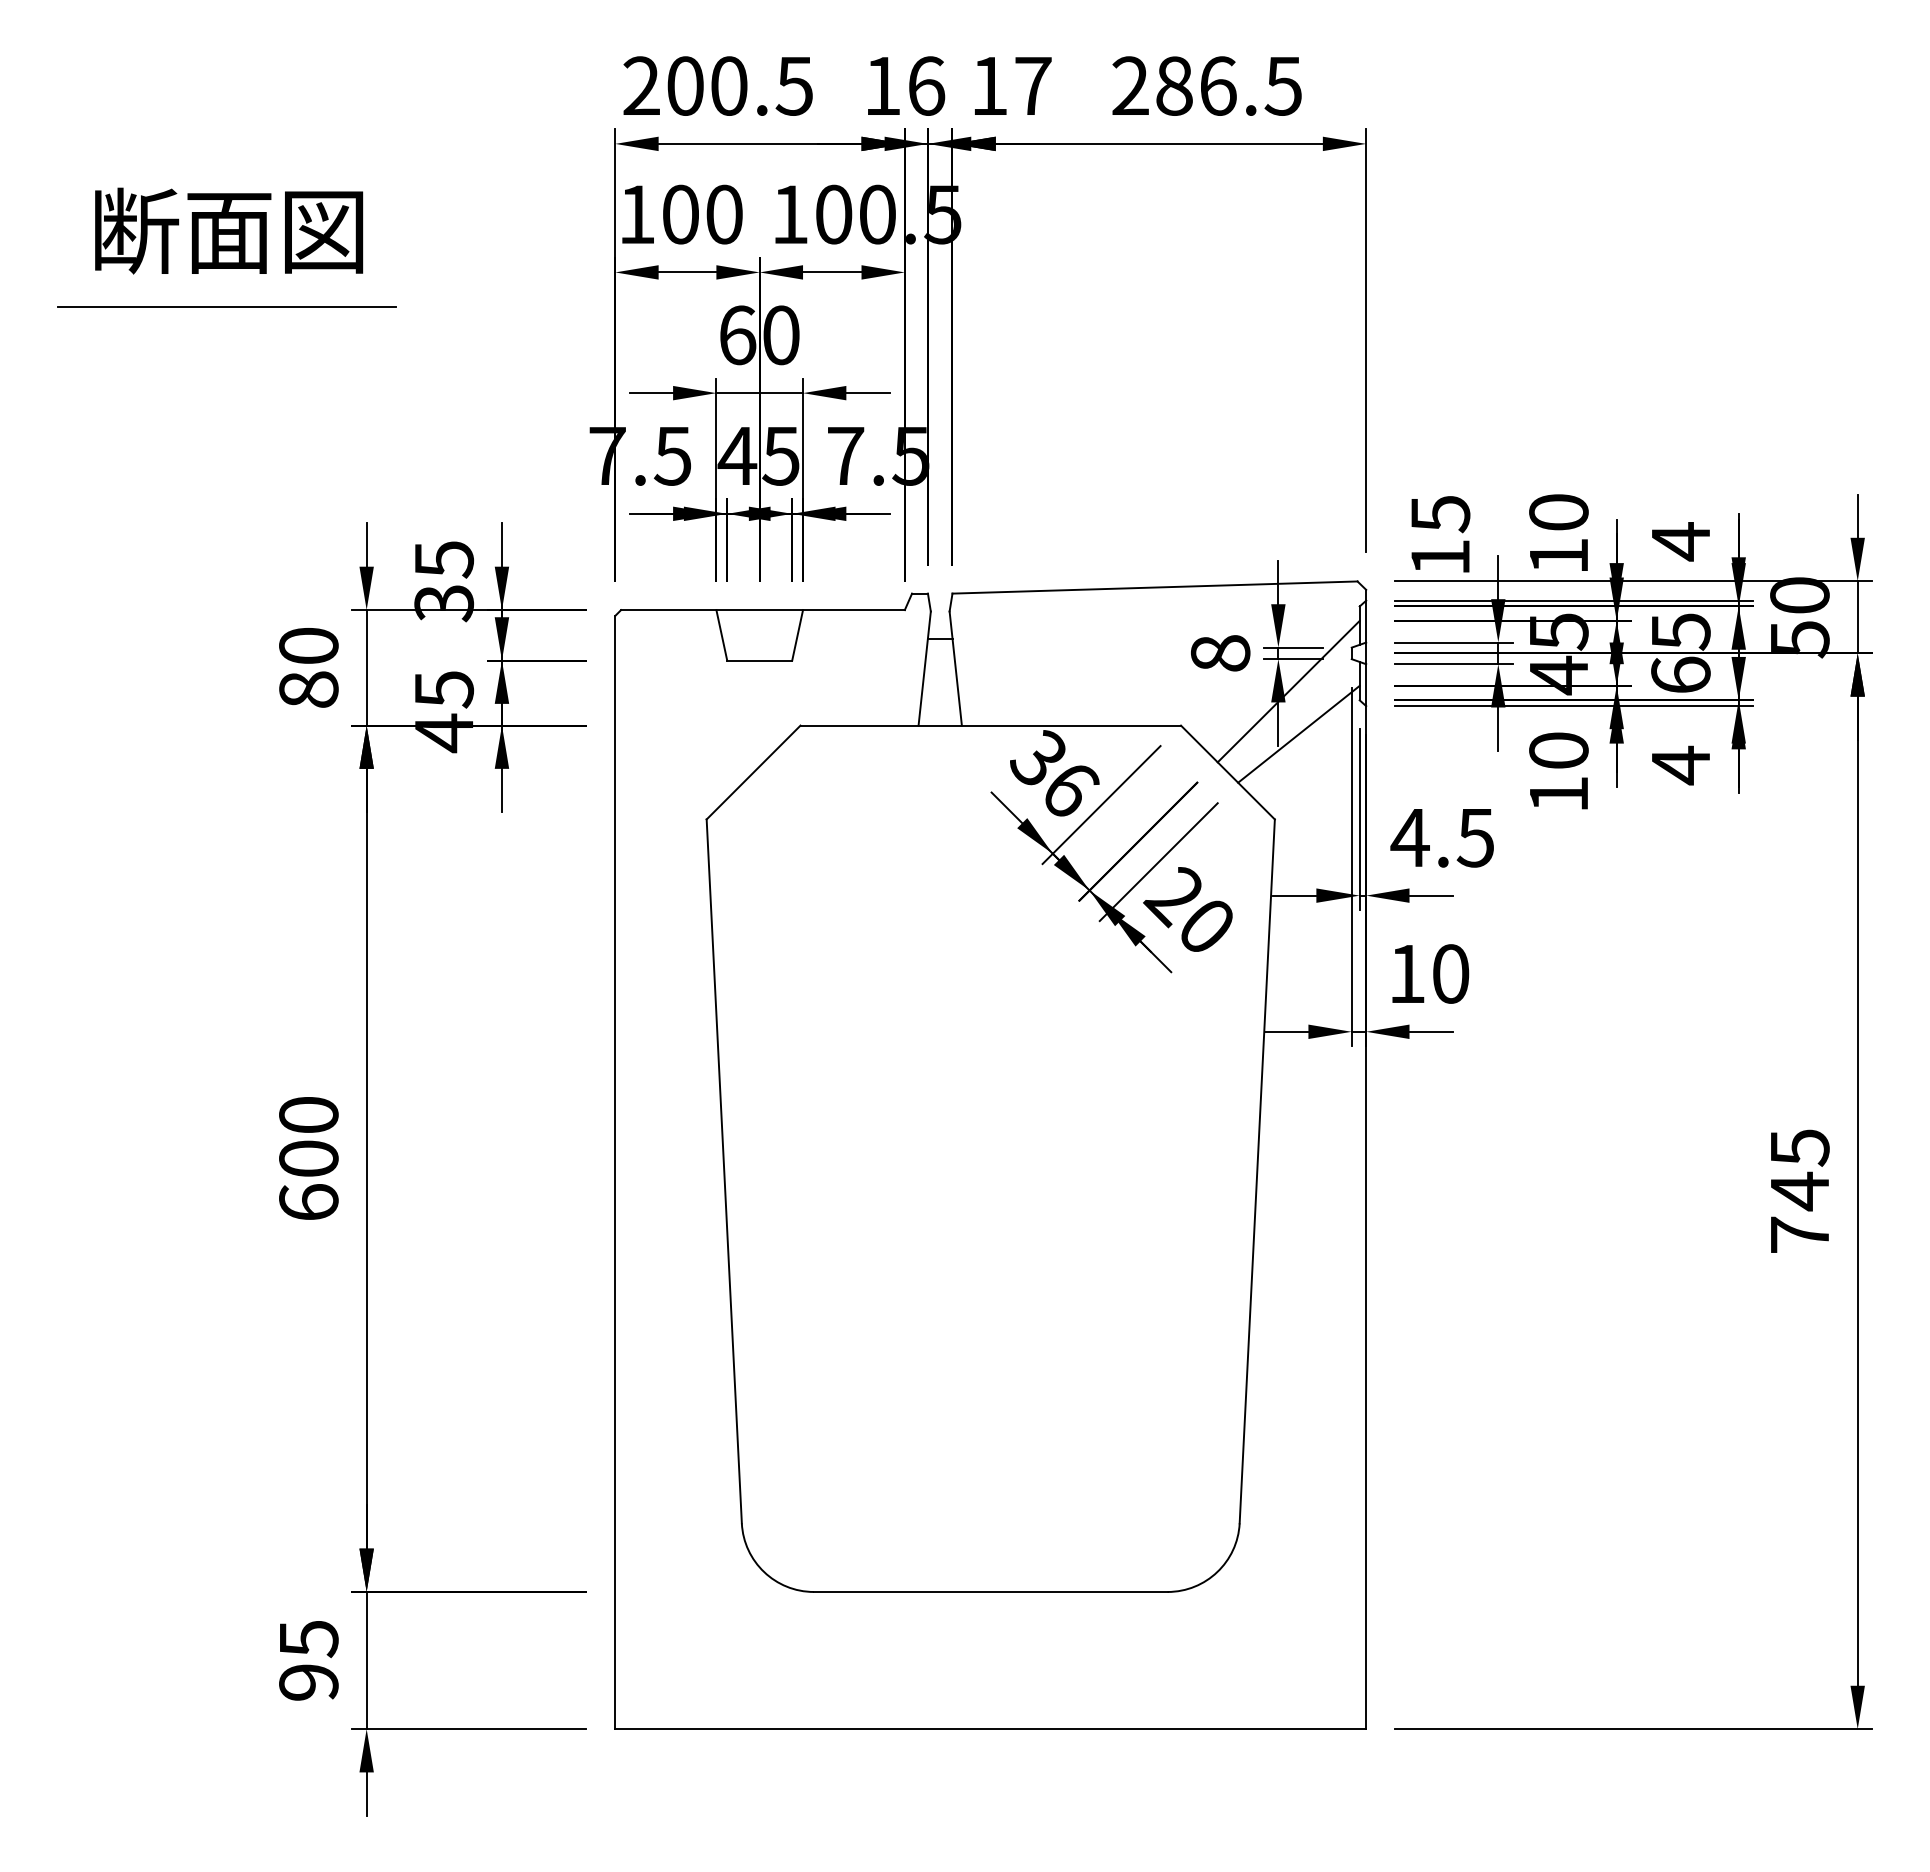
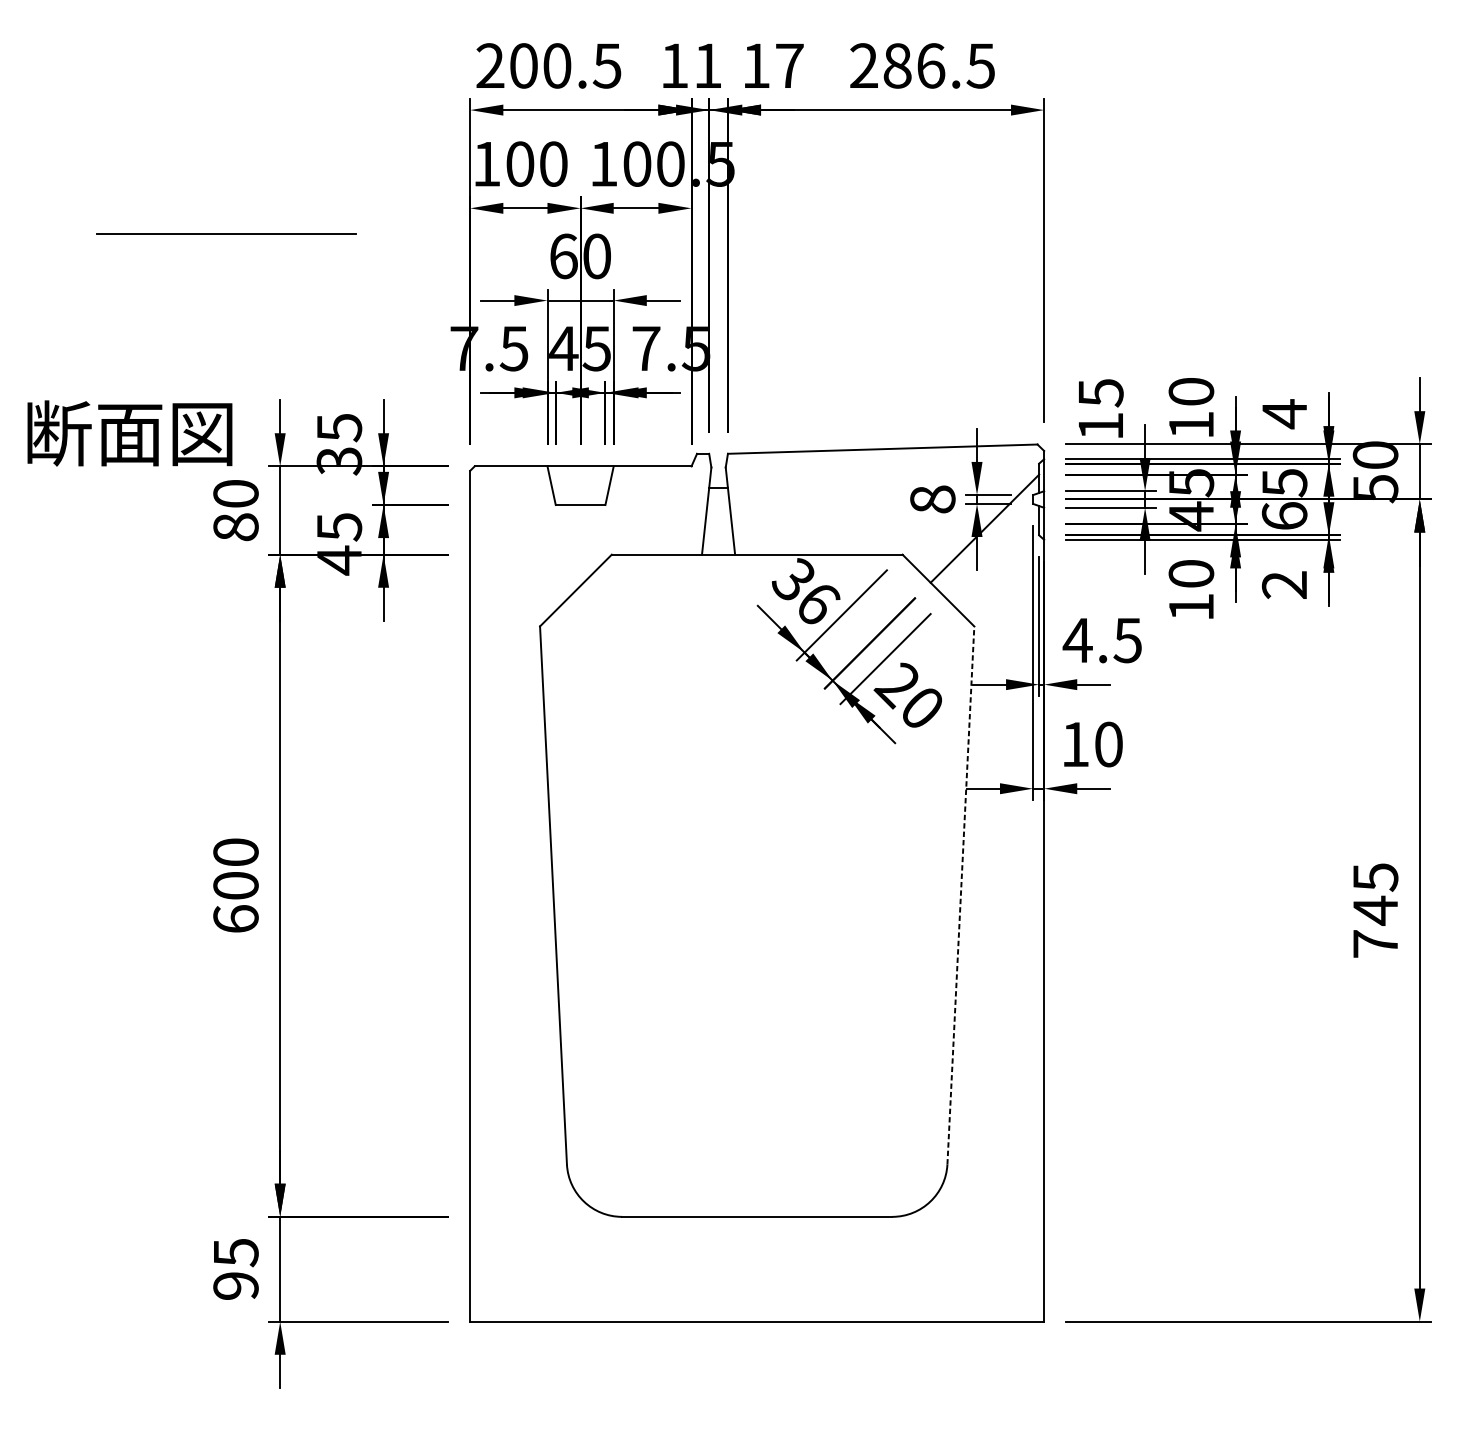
text: (927, 85) -> (708, 65), 16 -> 11
text: (229, 230) -> (130, 433), moved
line: (226, 306) -> (225, 234), moved
line: (1298, 733) -> (992, 560), removed
text: (1680, 765) -> (1284, 585), 4 -> 2
line: (1257, 1170) -> (961, 894), solid -> dashed

